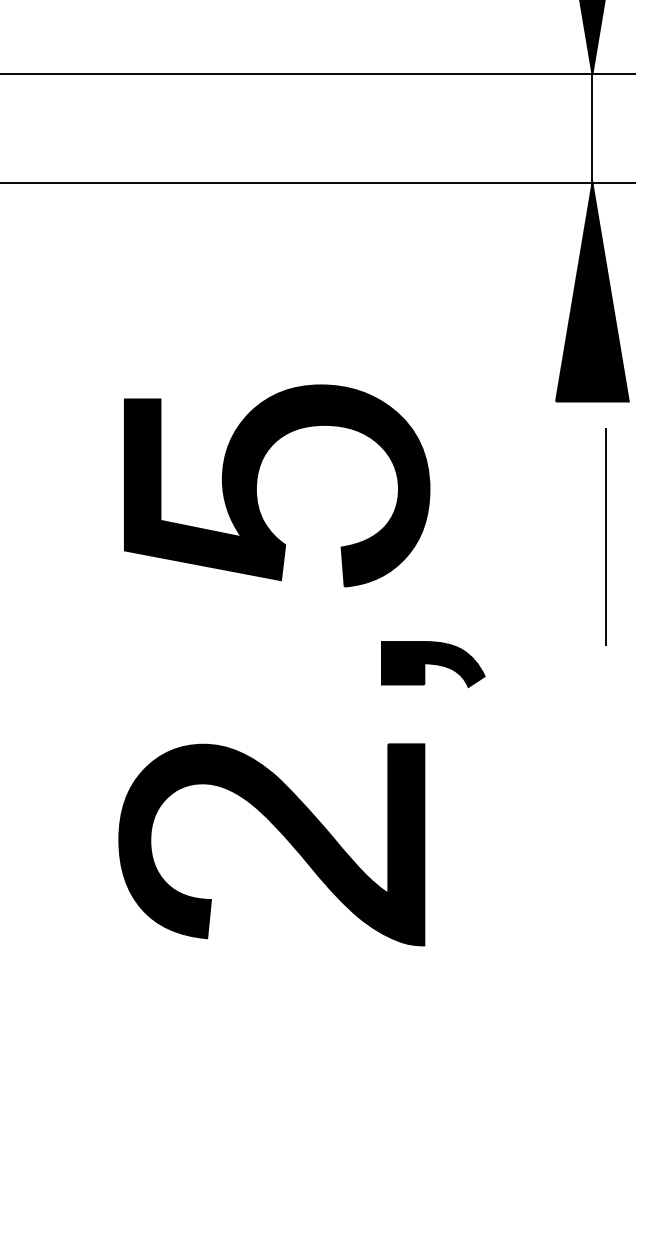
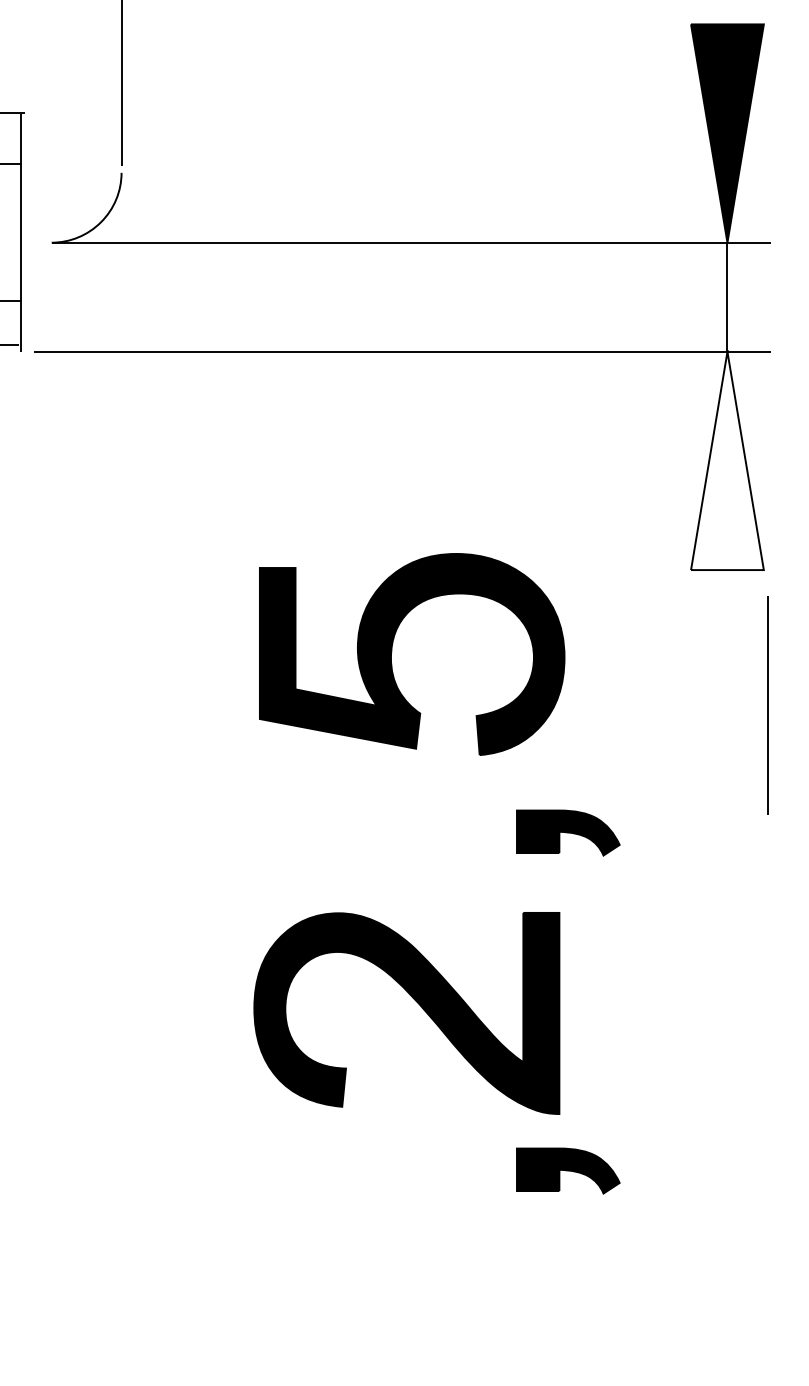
fill: (592, 291) -> (727, 460), removed
line: (605, 536) -> (767, 705), moved
part: (433, 1001) -> (568, 1170), added

